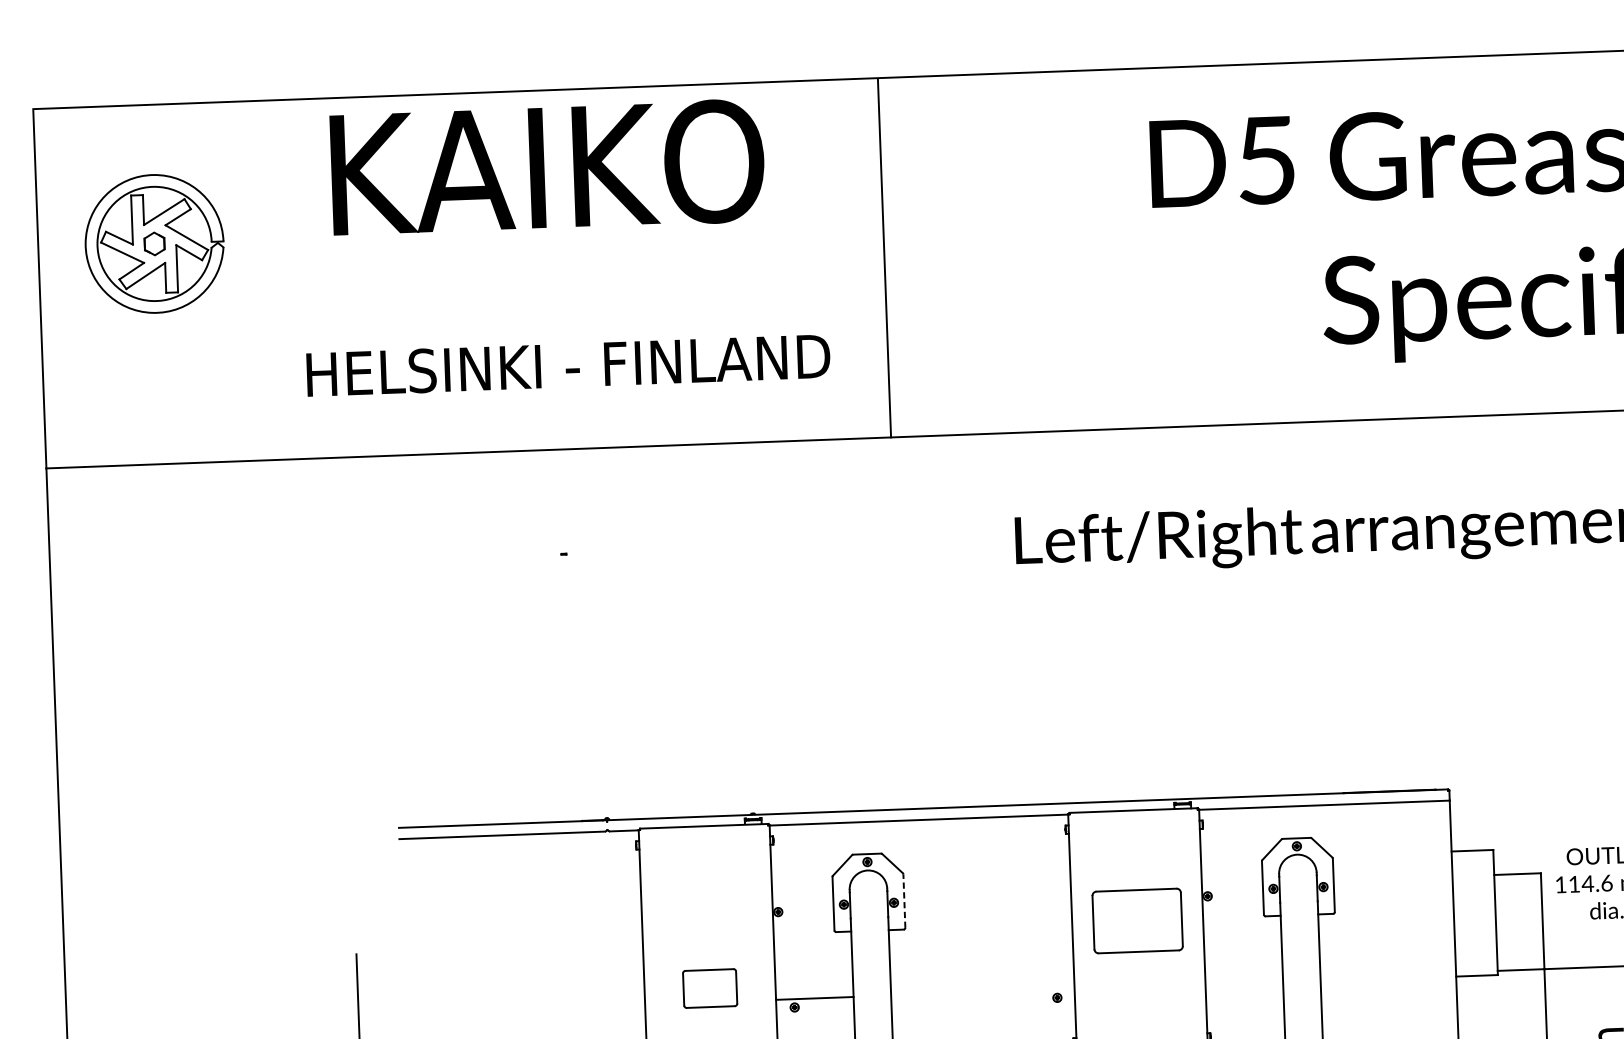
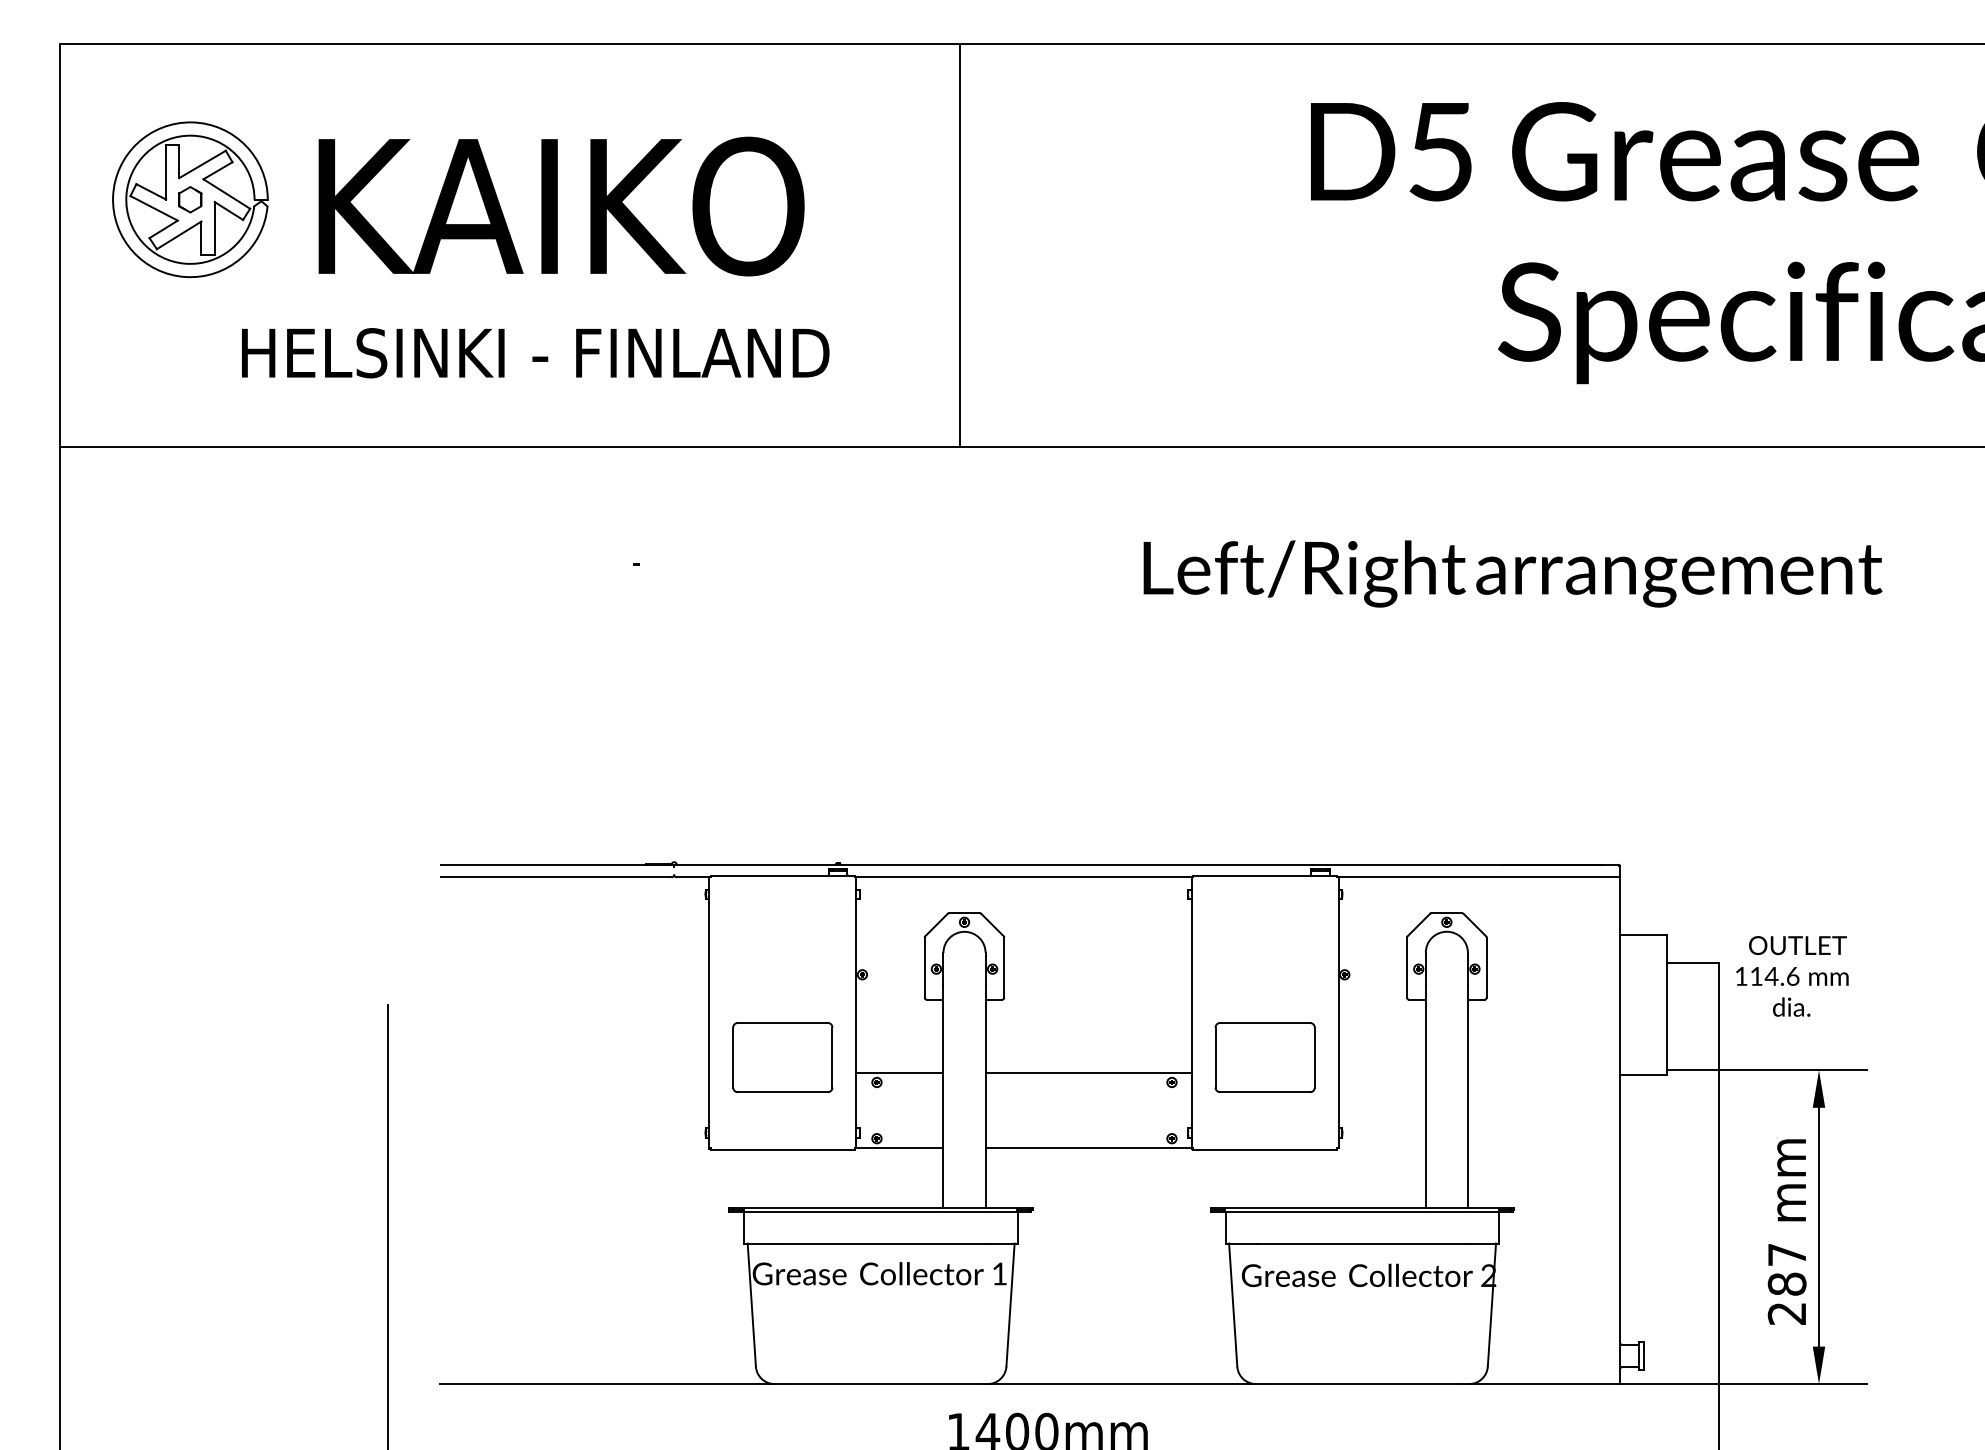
text: (547, 167) -> (561, 206), moved
line: (884, 258) -> (960, 246), moved
text: (568, 365) -> (535, 353), moved
line: (904, 900) -> (1004, 967), dashed -> solid
part: (1137, 920) -> (1264, 1057), moved
part: (709, 988) -> (782, 1057), size x1.67
line: (982, 992) -> (1088, 1073), added

